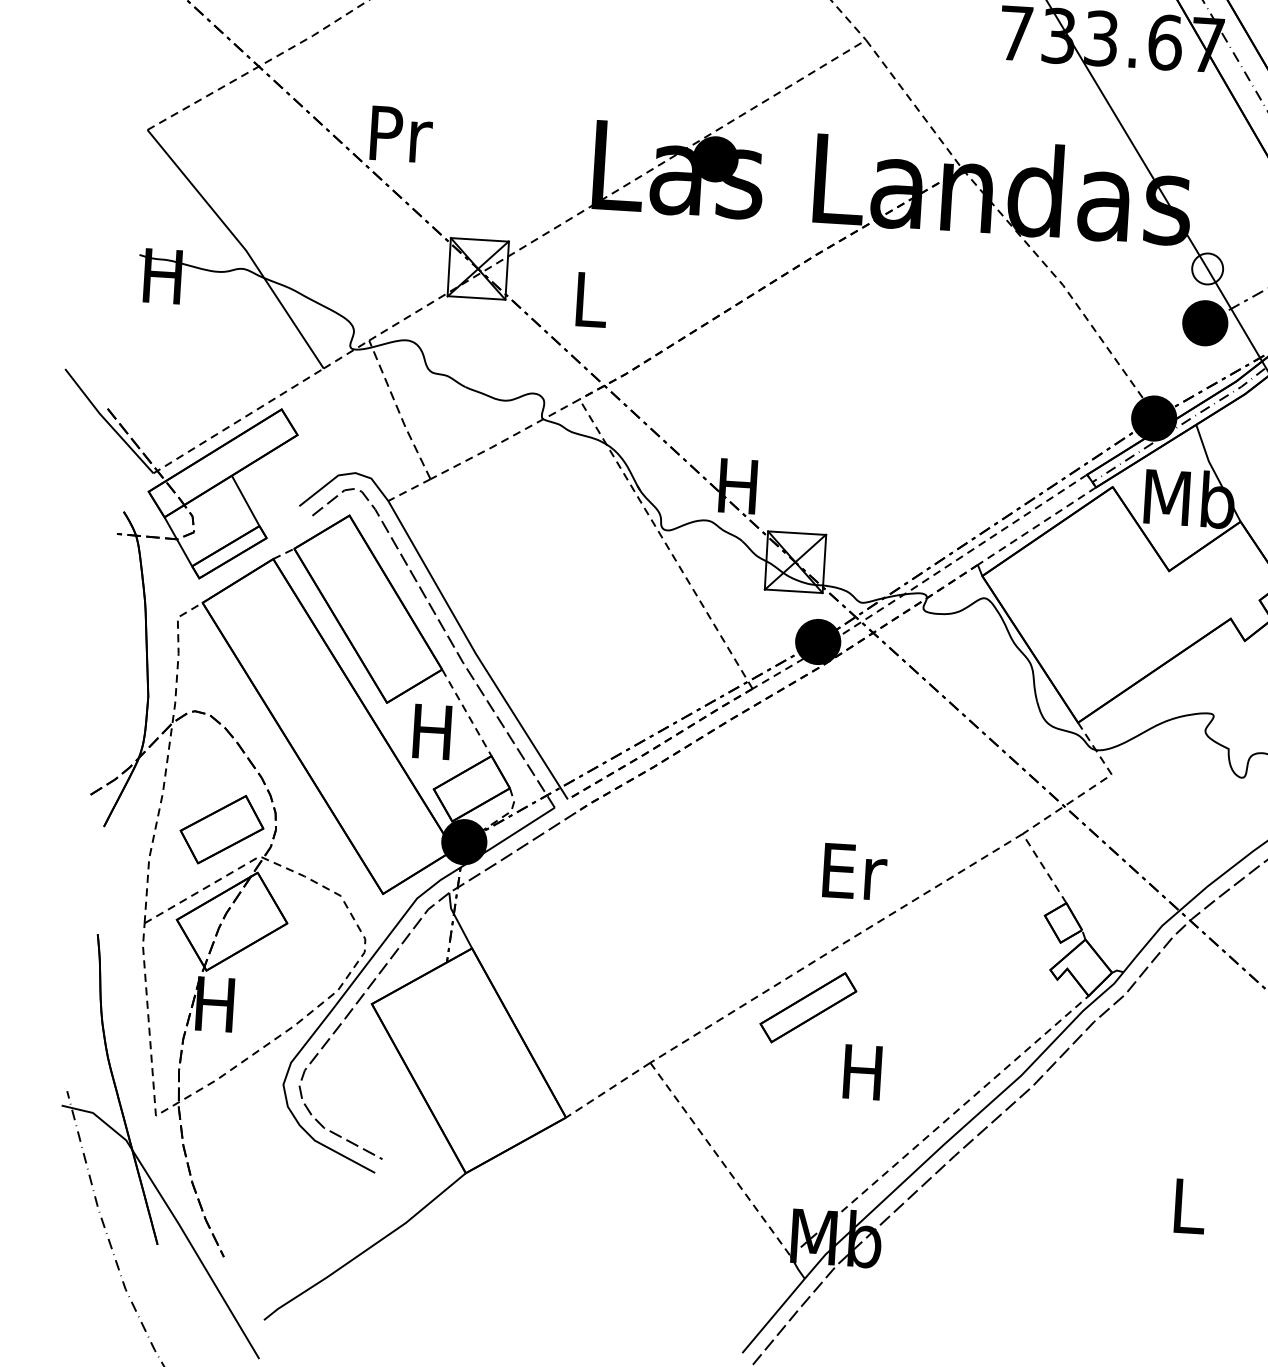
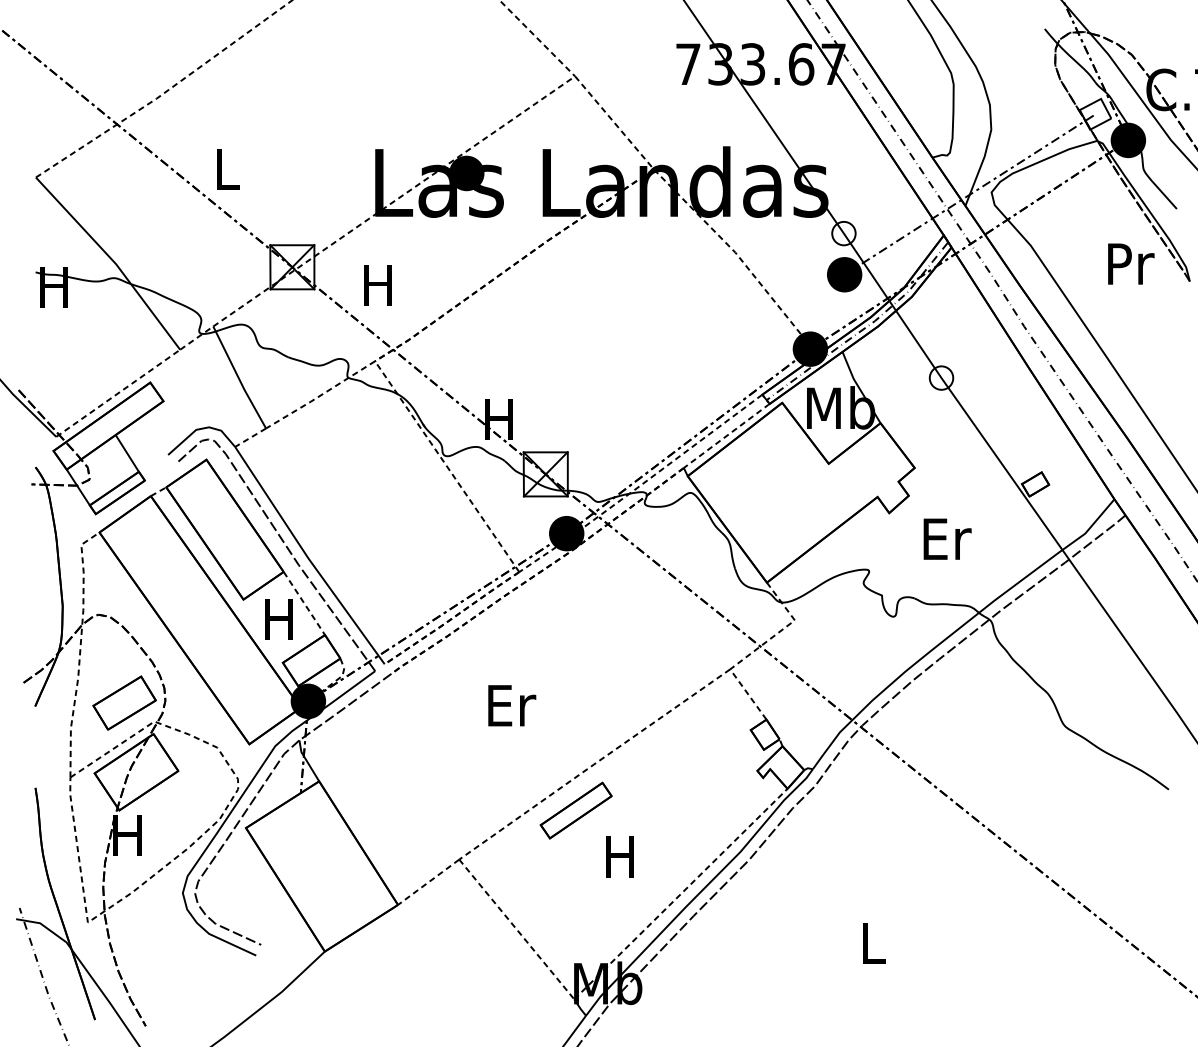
text: (401, 133) -> (228, 168), Pr -> L
text: (588, 299) -> (377, 285), L -> H
line: (398, 411) -> (238, 378), dashed -> solid
text: (855, 871) -> (512, 705), moved

